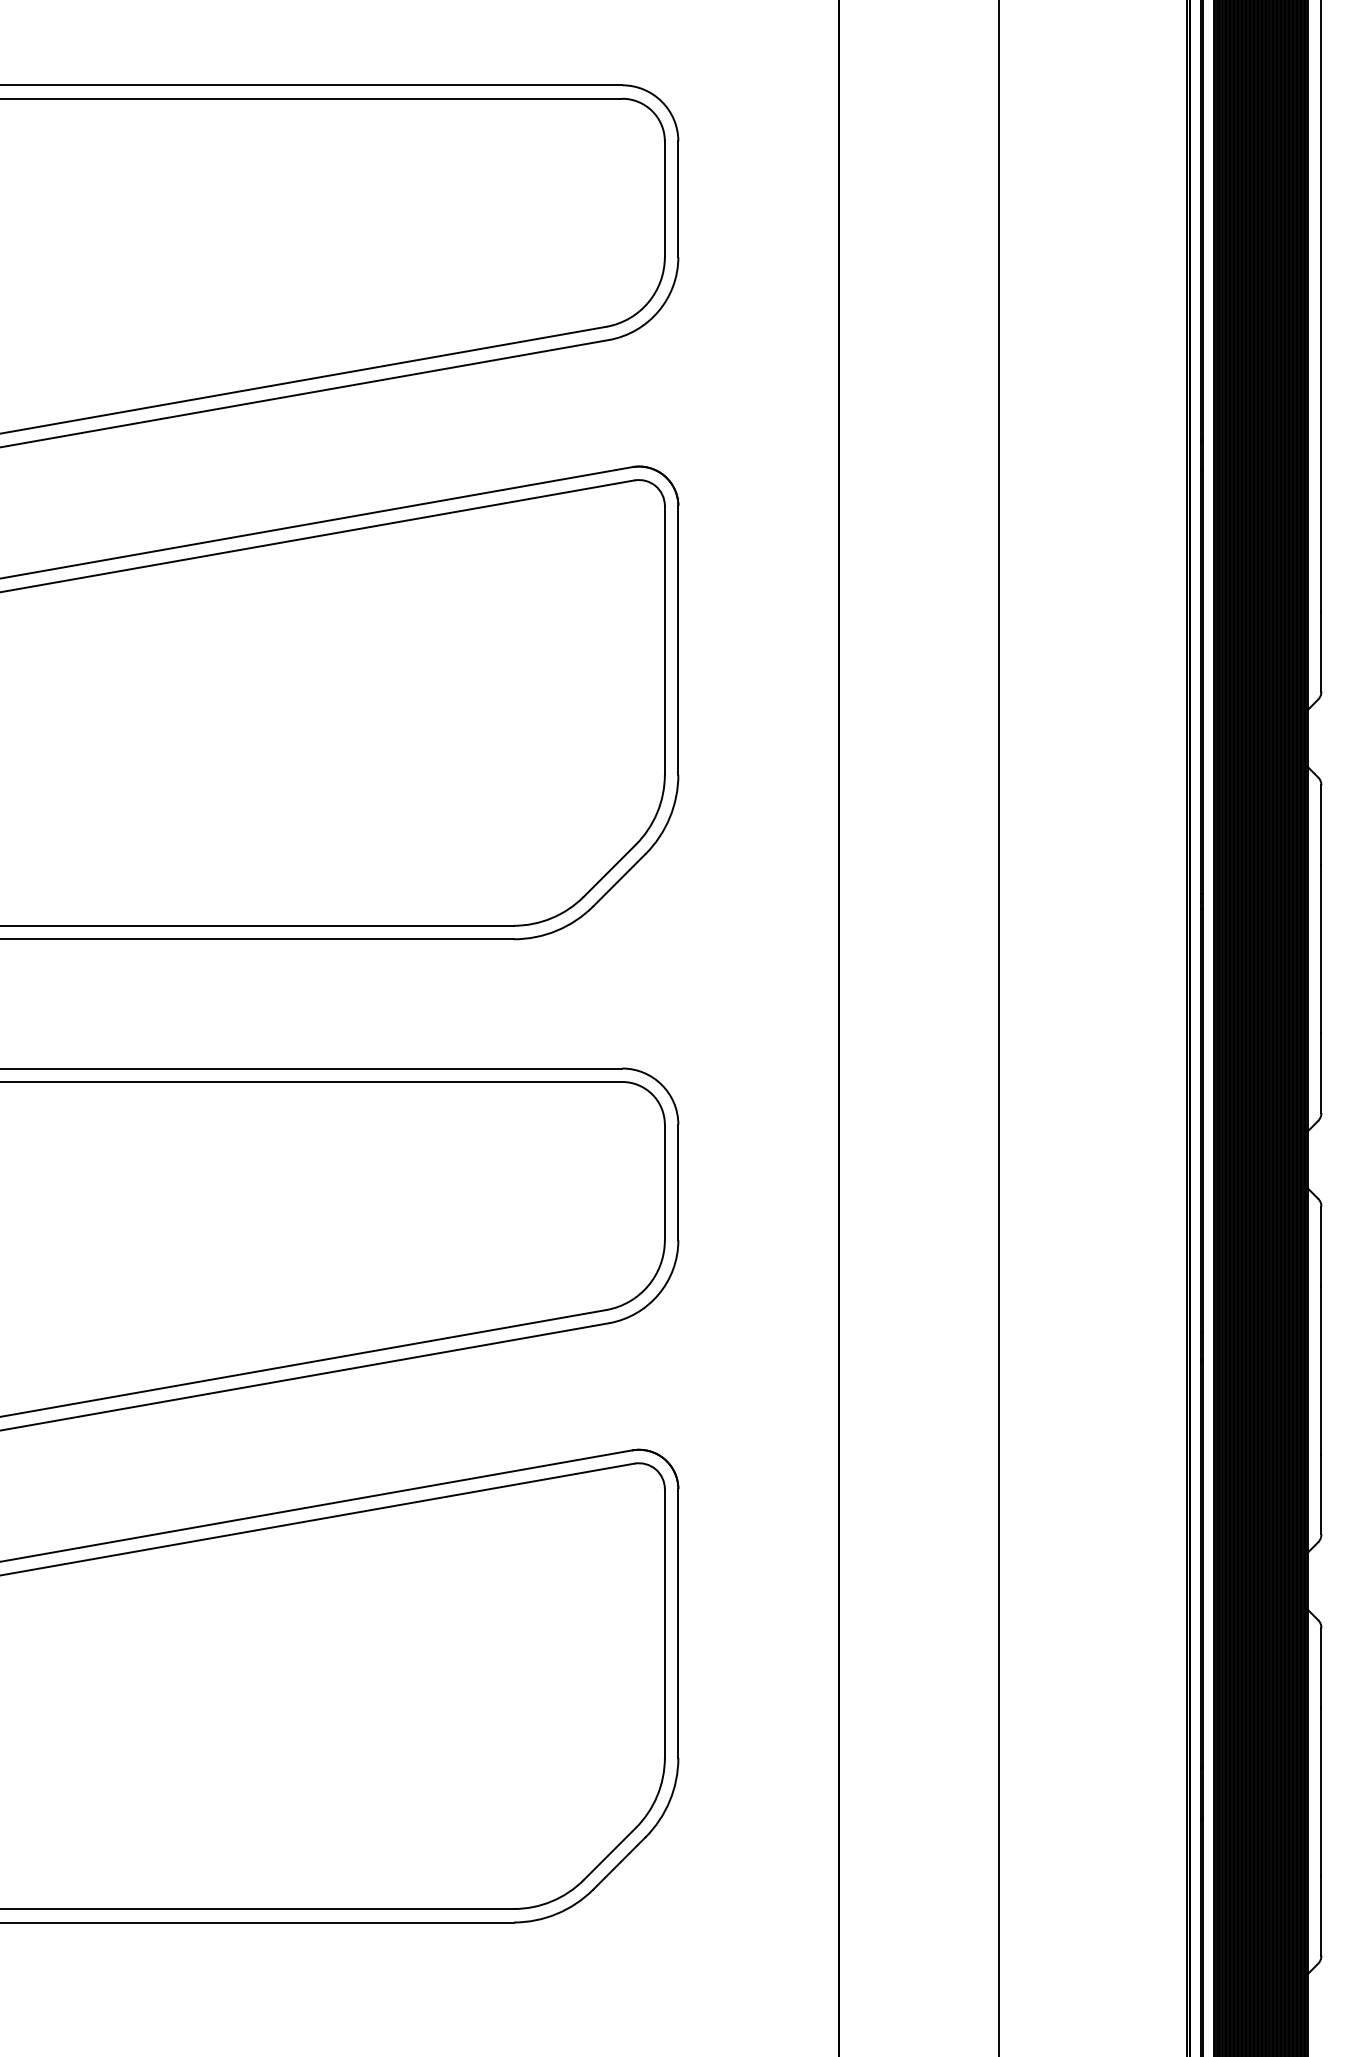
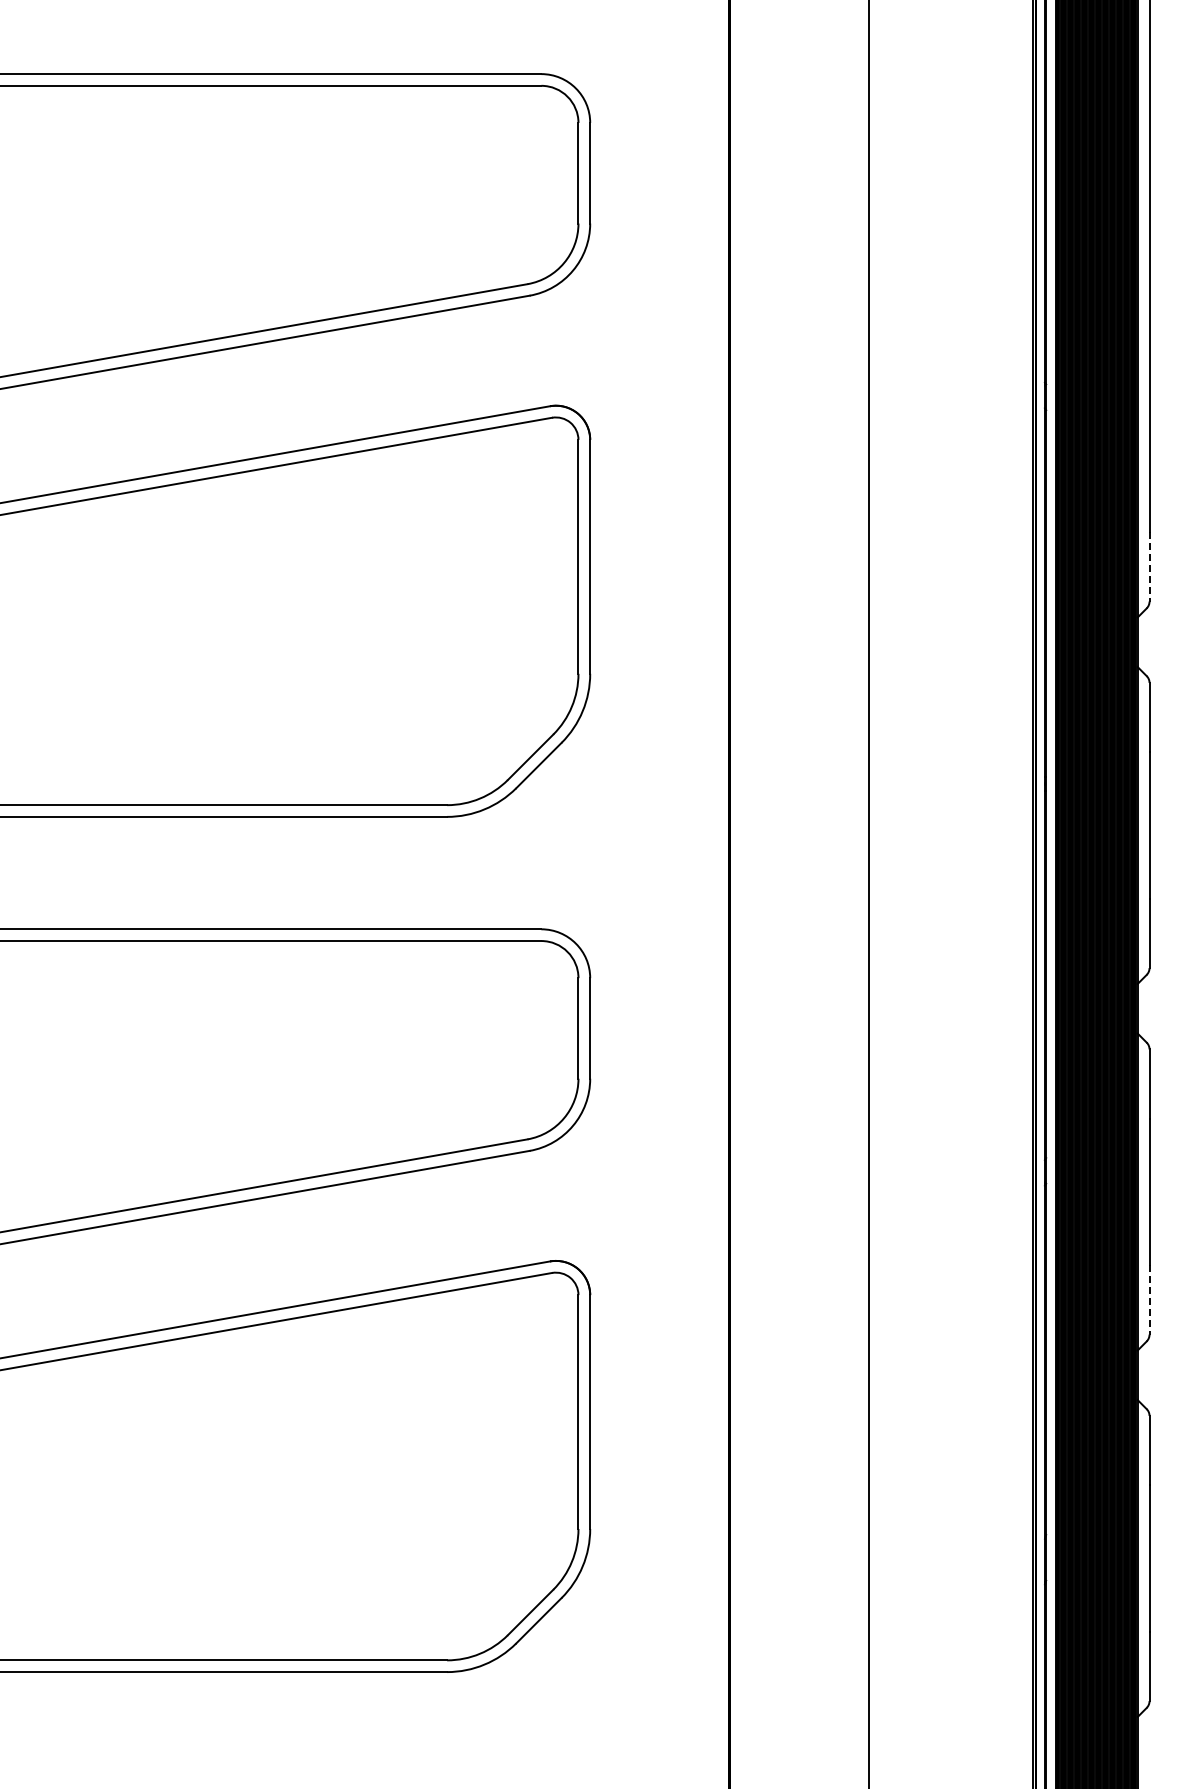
line: (1321, 651) -> (1149, 566), solid -> dashed
line: (1321, 1494) -> (1149, 1299), solid -> dashed

